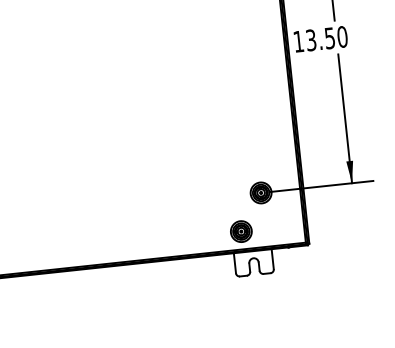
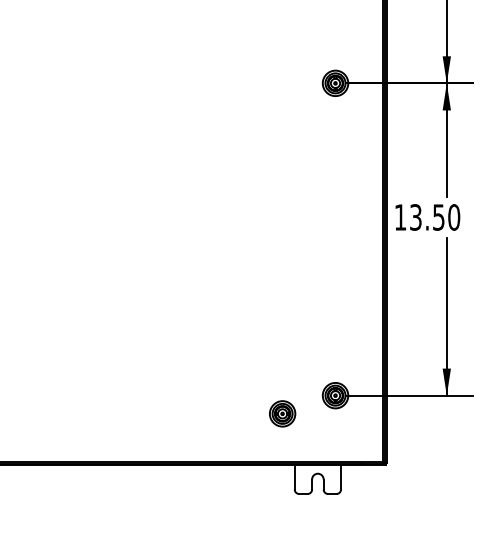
part: (241, 231) -> (282, 413), moved

